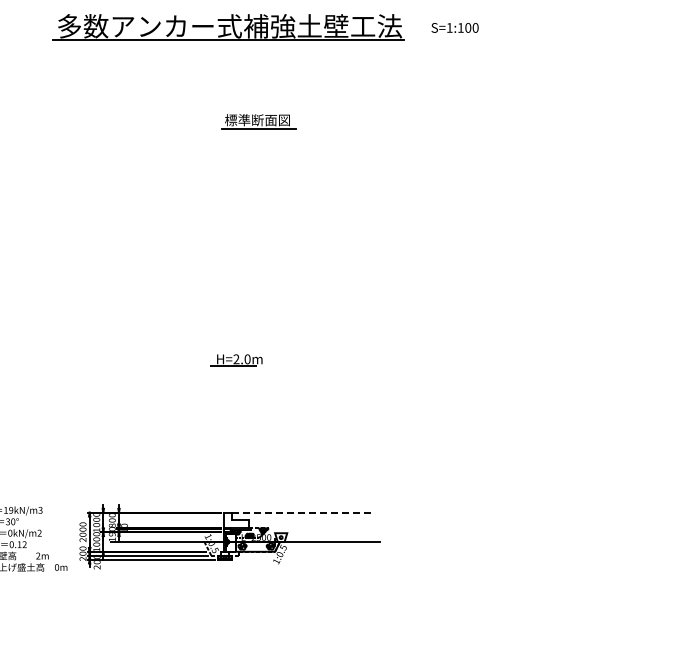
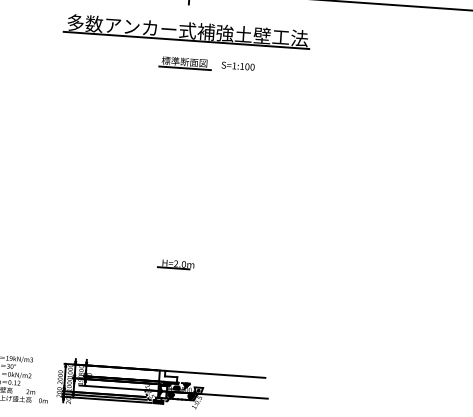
text: (454, 27) -> (237, 65), moved
part: (258, 121) -> (185, 62), moved
line: (303, 512) -> (215, 374), dashed -> solid

